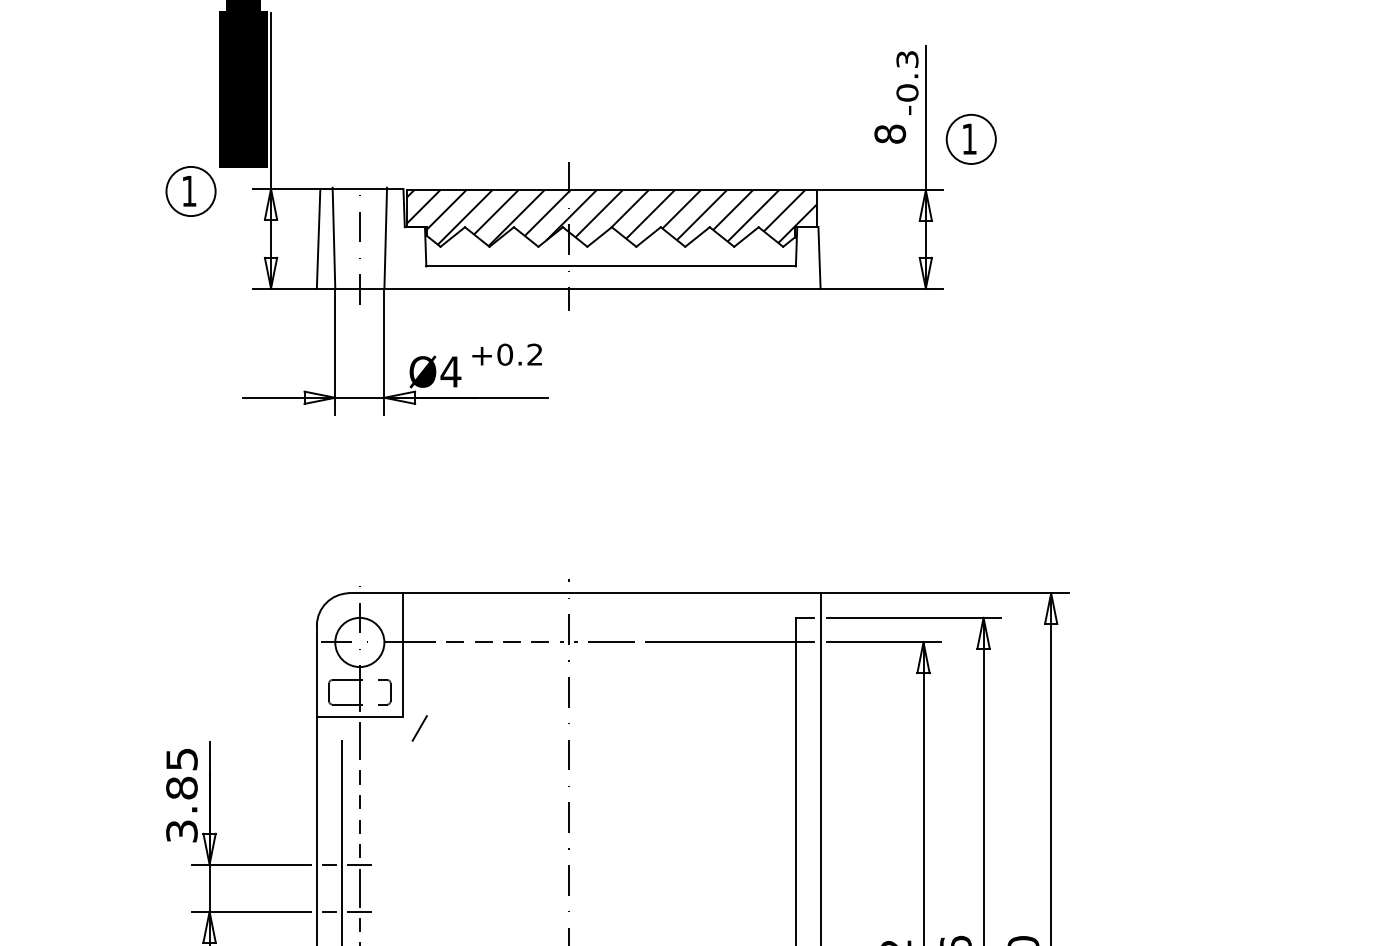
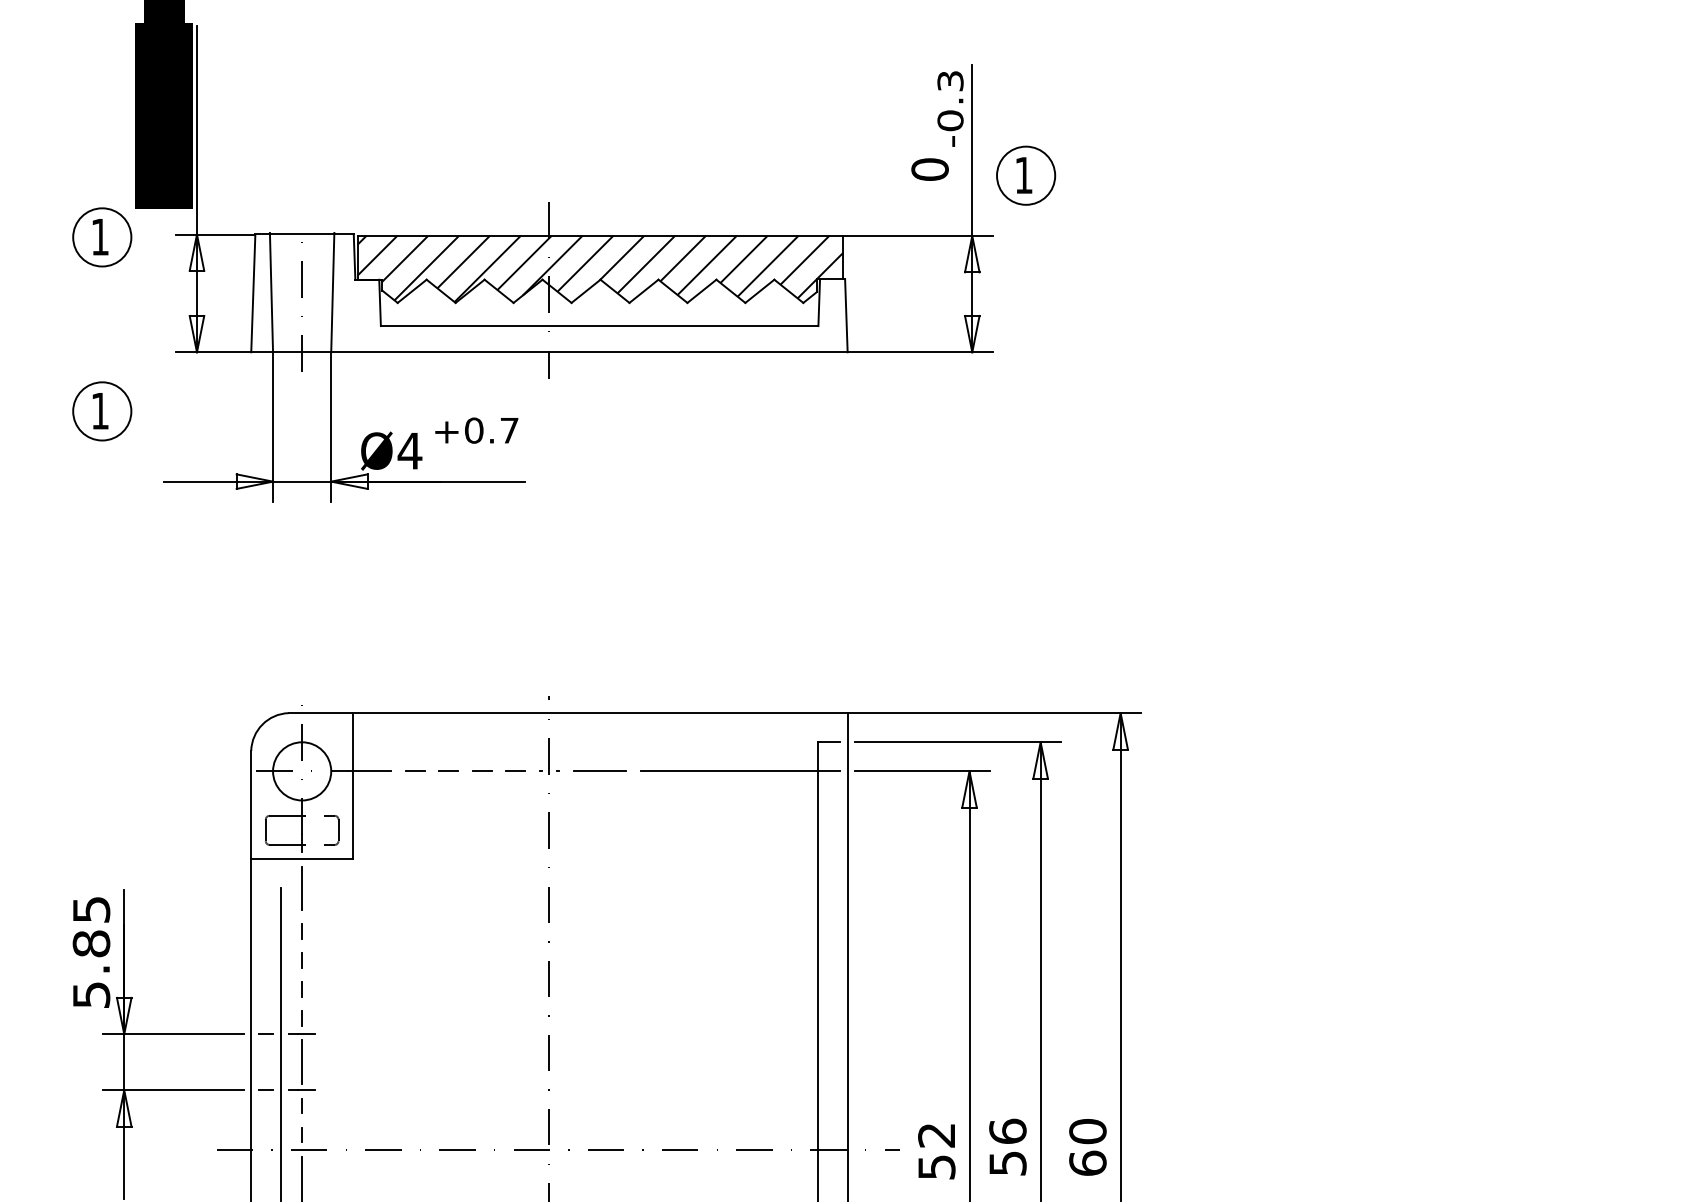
text: (889, 134) -> (929, 169), 8 -> 0
part: (191, 338) -> (102, 411), added
text: (534, 354) -> (509, 430), +0.2 -> +0.7
line: (419, 727) -> (372, 872), removed
text: (181, 830) -> (90, 994), 3.85 -> 5.85

